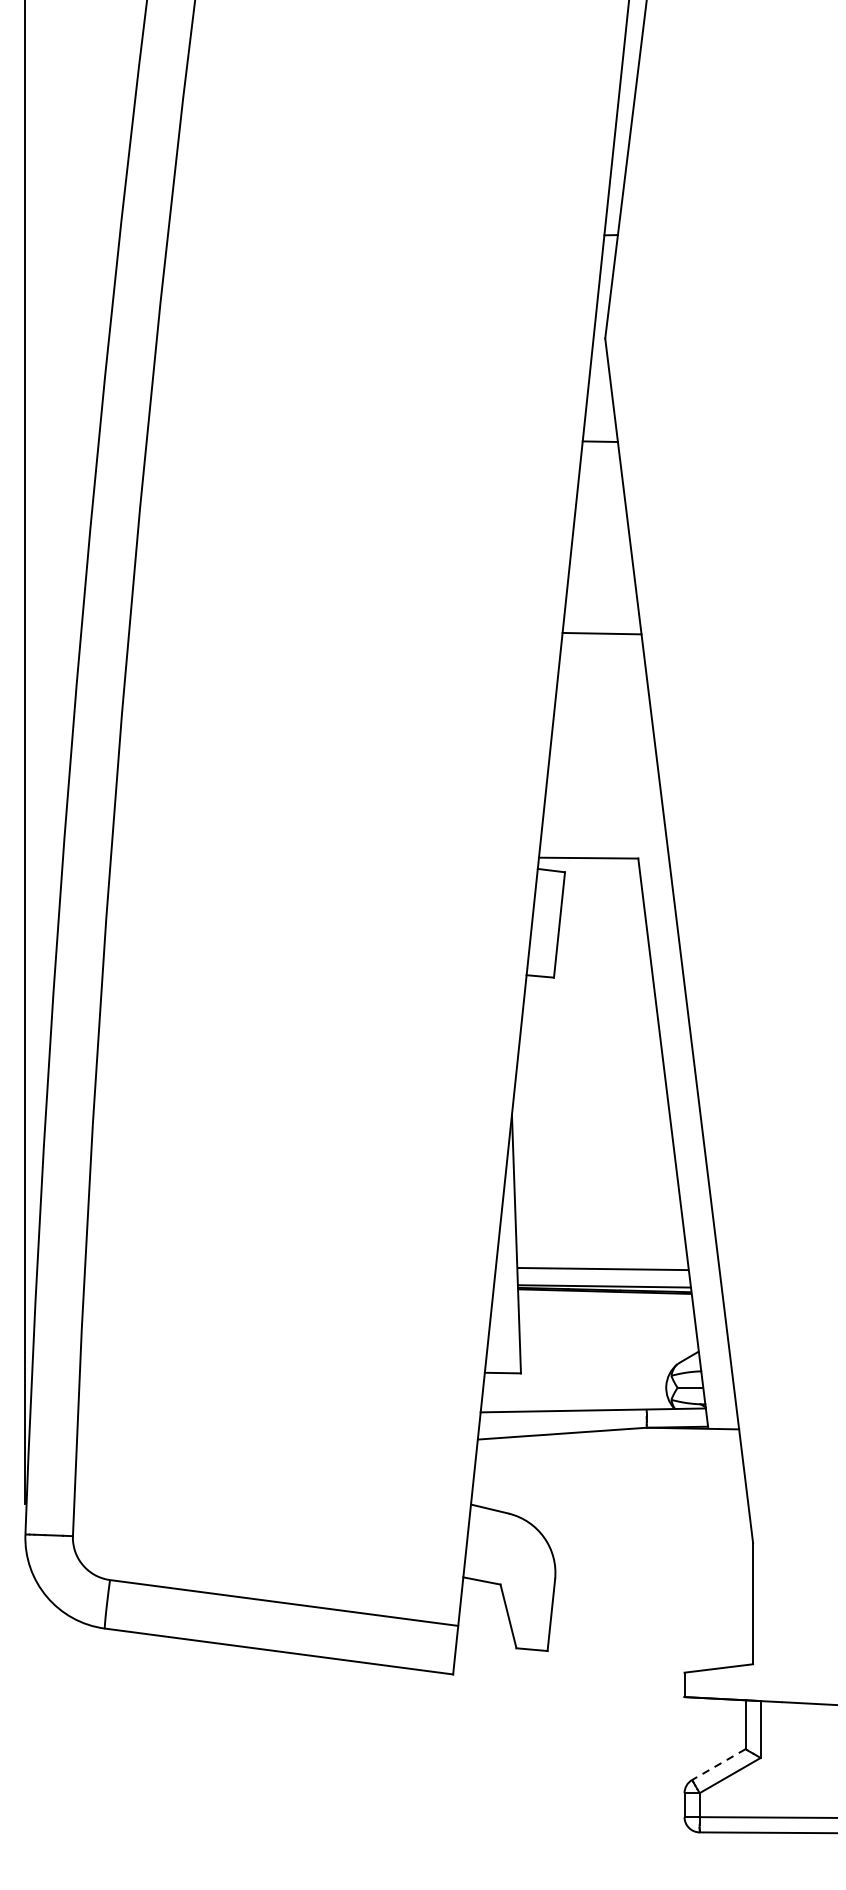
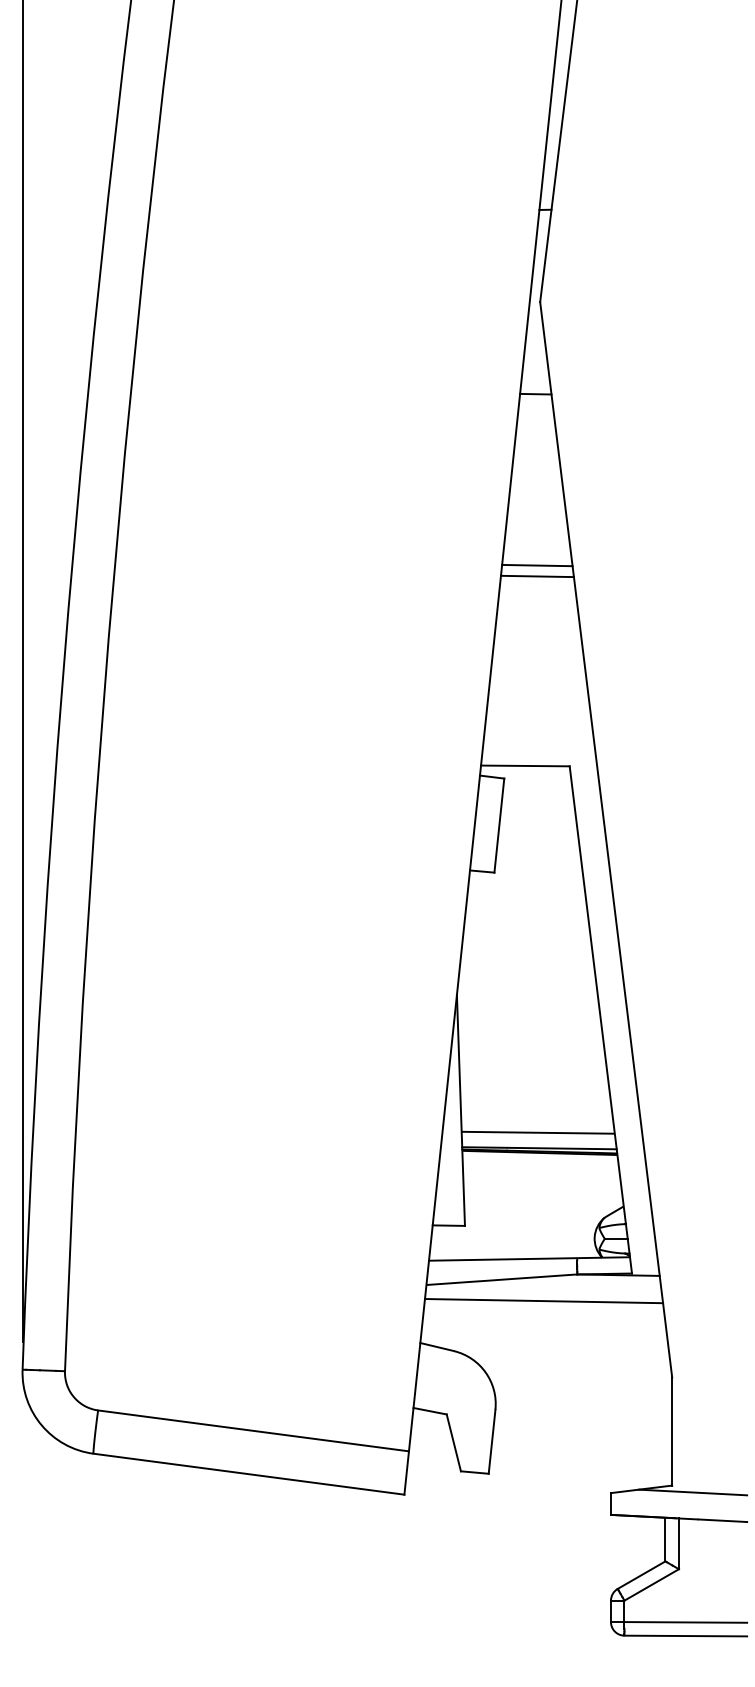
line: (601, 645) -> (536, 576), added
line: (608, 1458) -> (543, 1301), added
line: (776, 1672) -> (693, 1492), added
line: (718, 1764) -> (641, 1575), dashed -> solid

